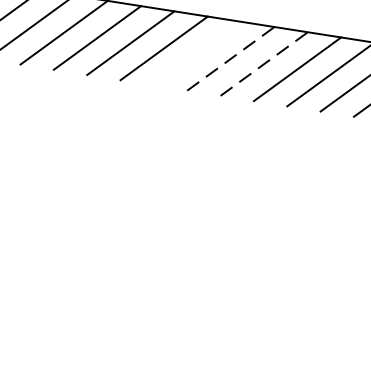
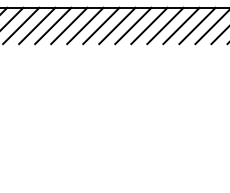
line: (197, 52) -> (117, 25), added
line: (231, 57) -> (133, 25), dashed -> solid
line: (264, 63) -> (149, 25), dashed -> solid

